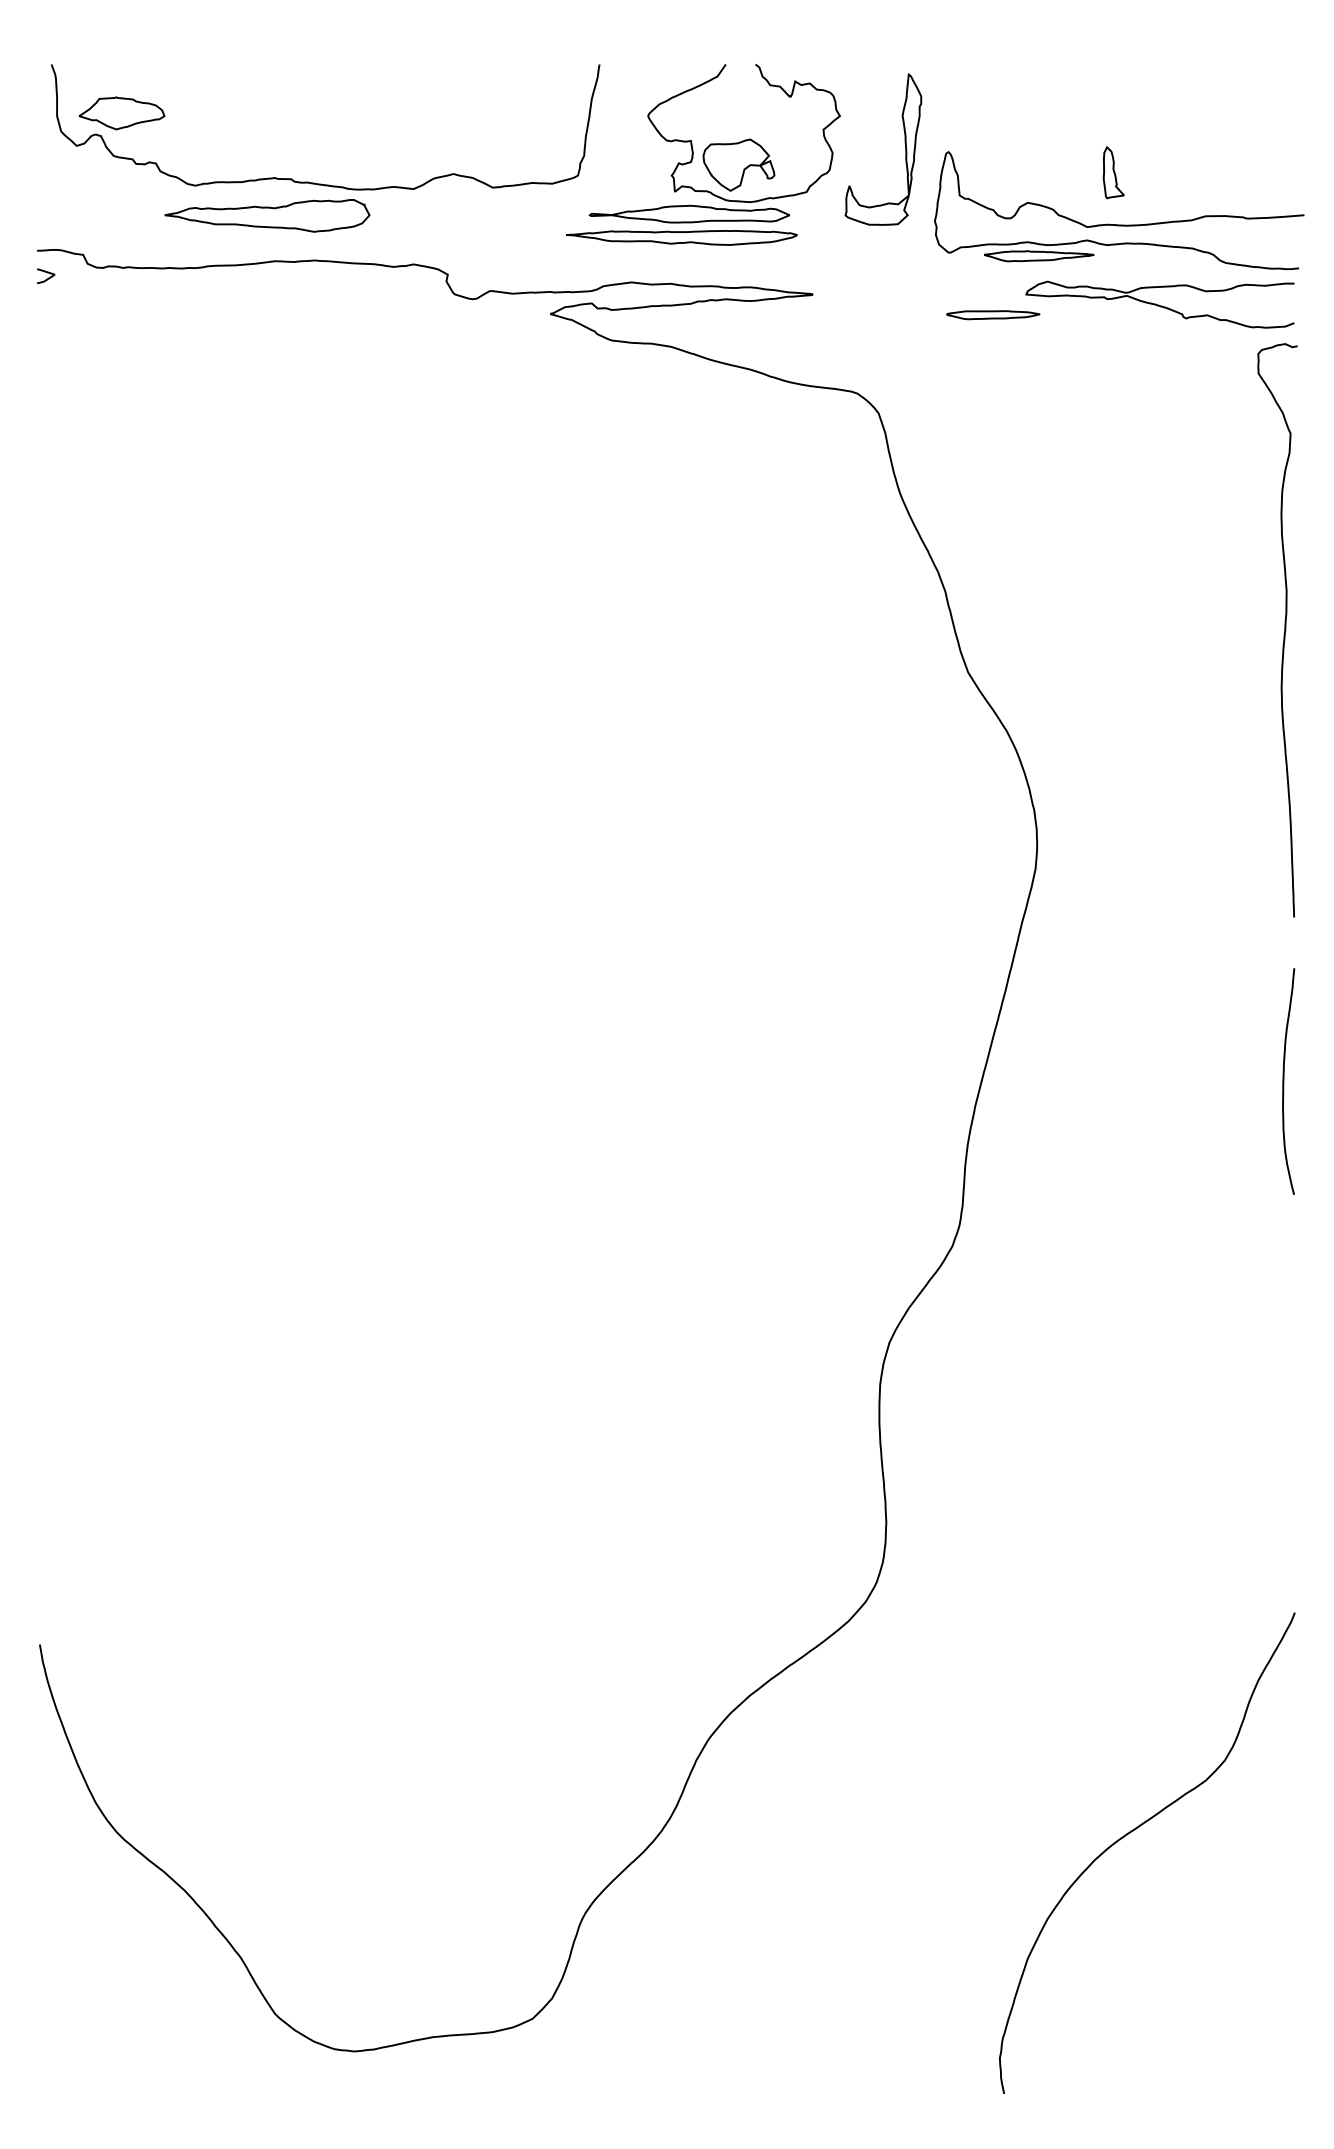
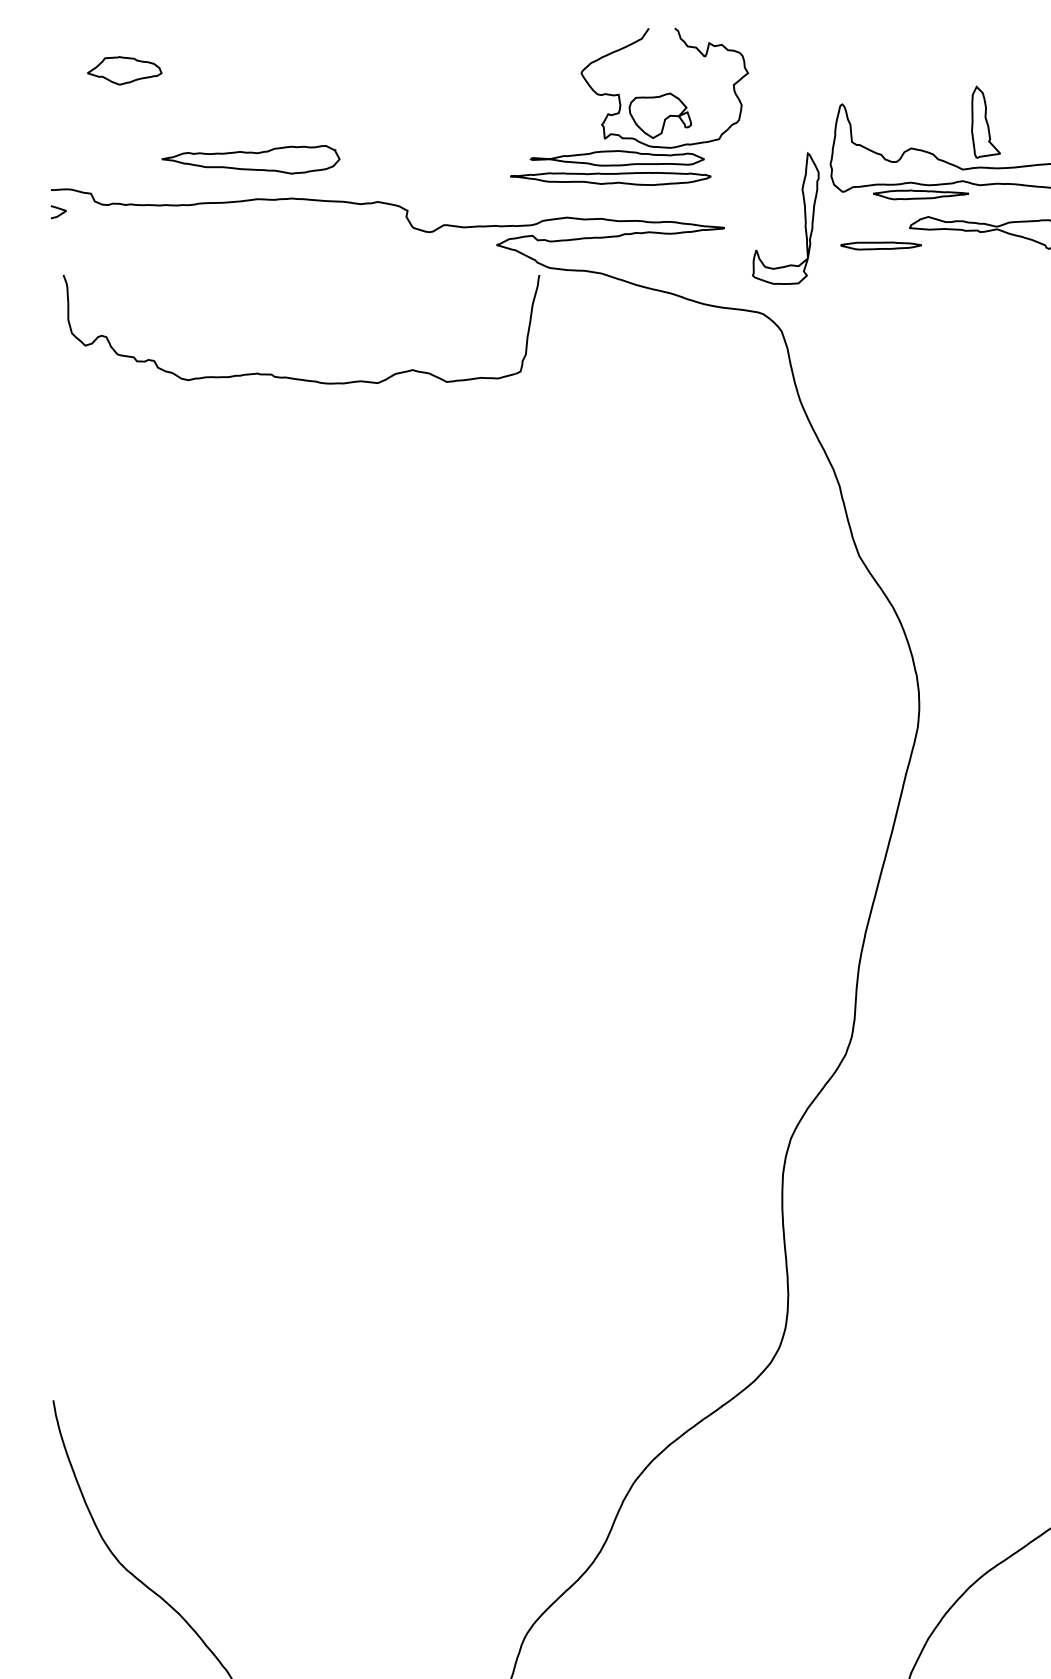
part: (904, 143) -> (804, 213), moved
part: (1113, 172) -> (985, 122), size x1.6
part: (314, 182) -> (291, 377), moved

